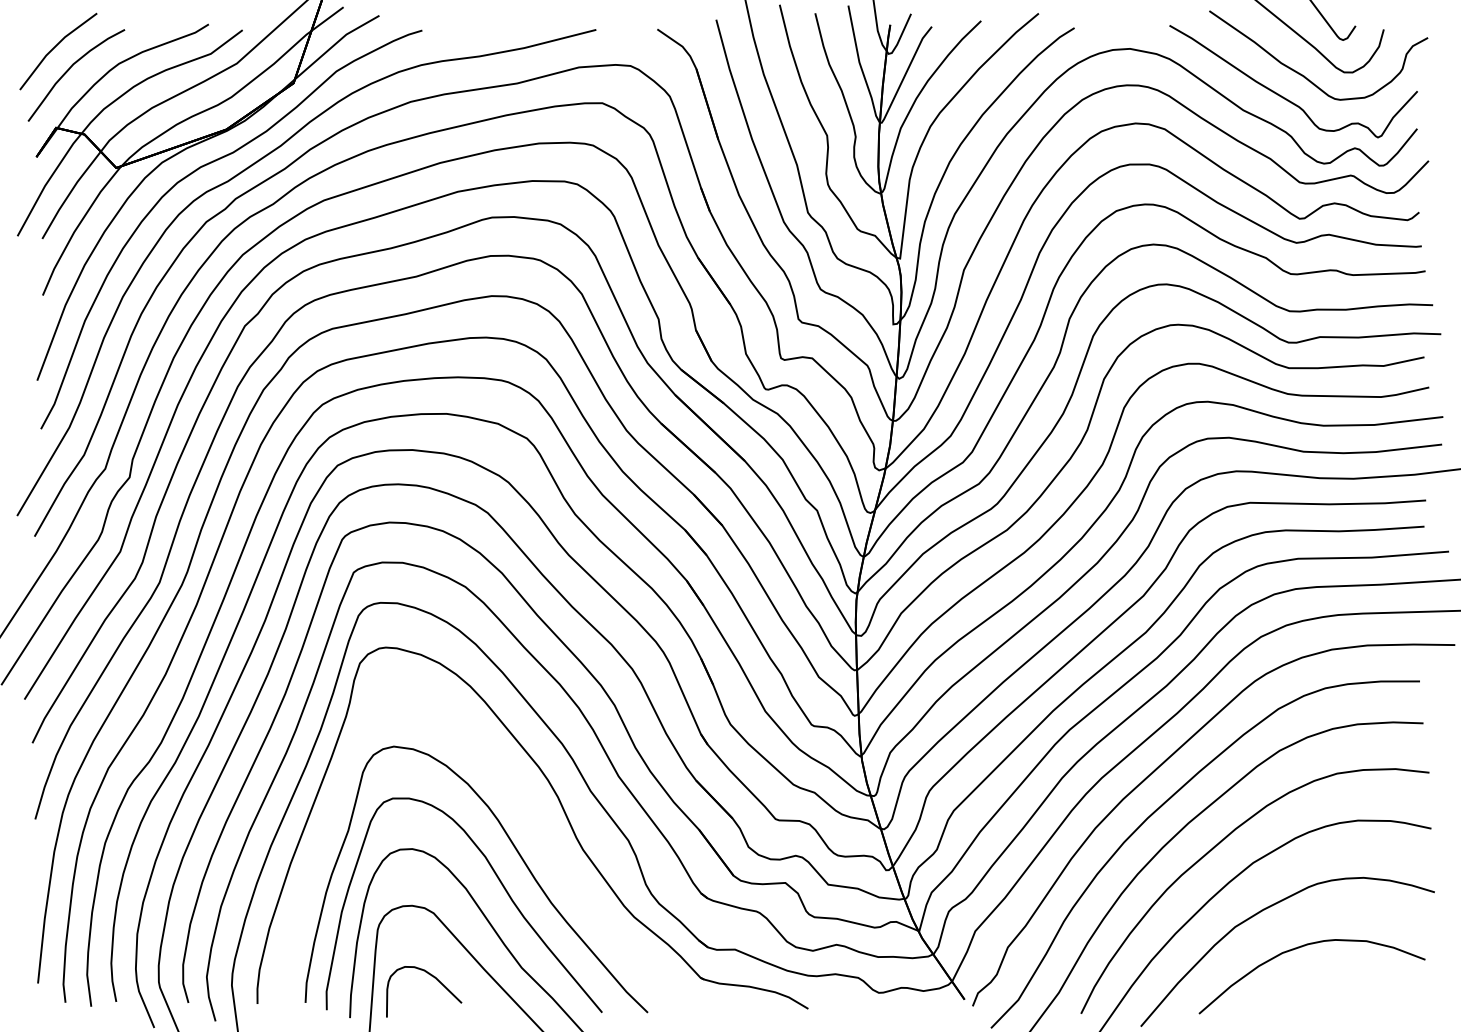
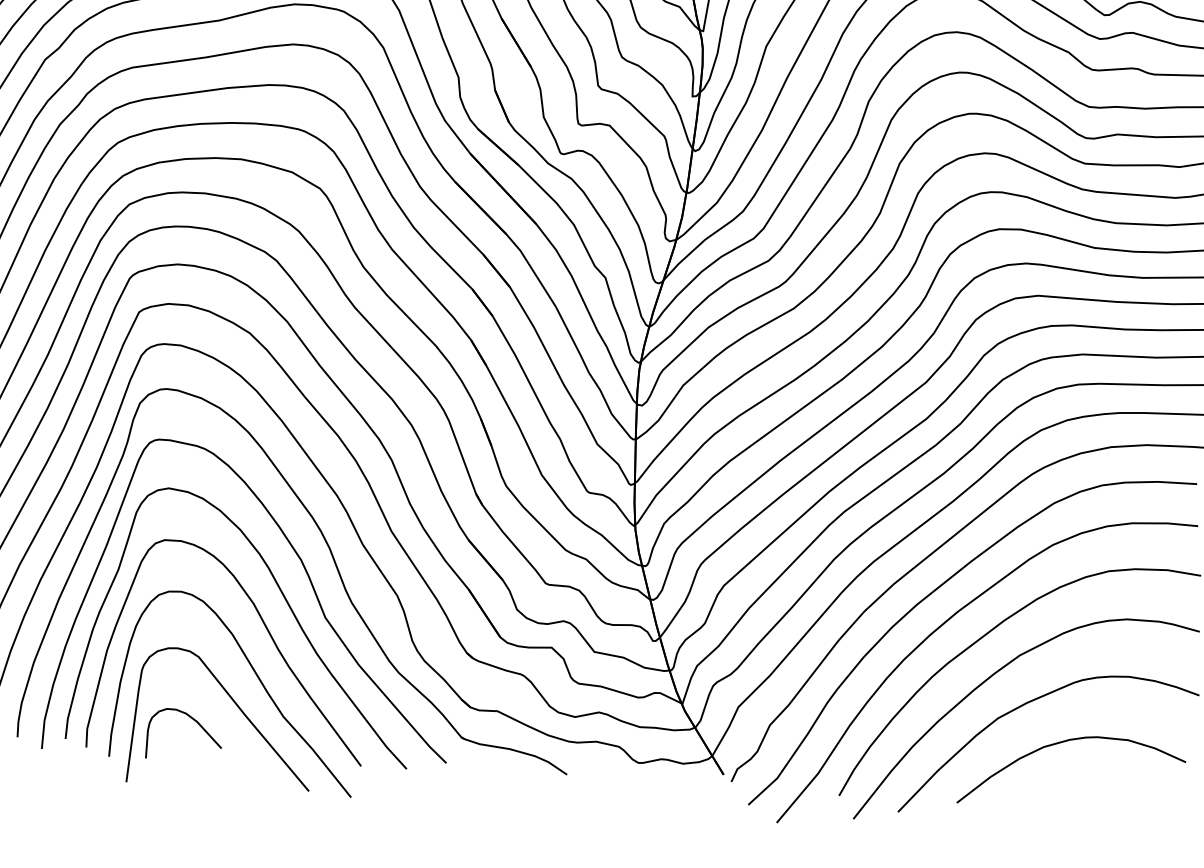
part: (538, 828) -> (308, 578), added

